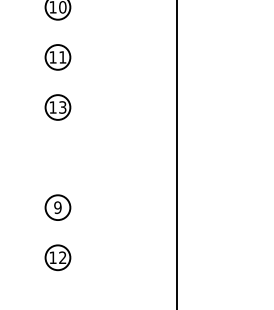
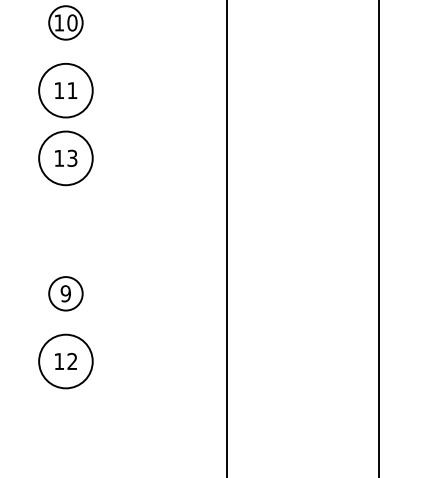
circle: (57, 57) -> (65, 90), size x1.6
circle: (57, 107) -> (65, 158), size x1.6
circle: (57, 257) -> (65, 361), size x1.6

